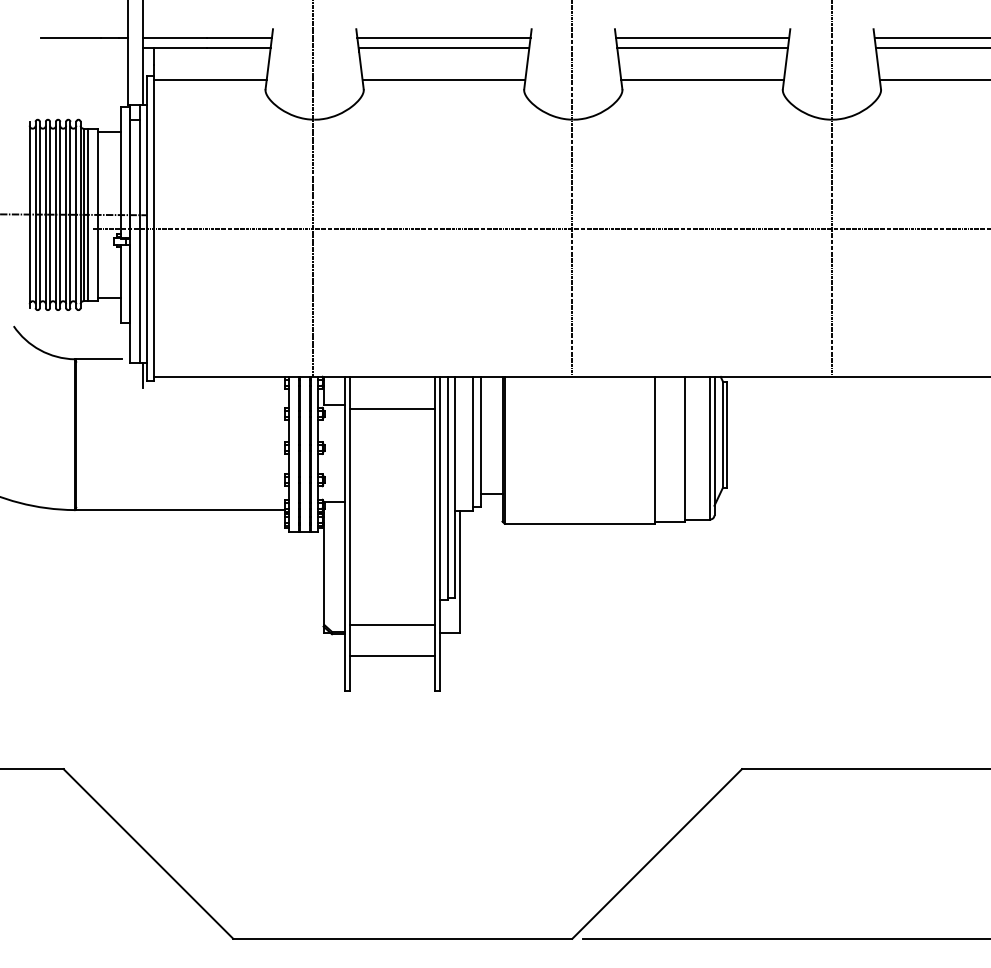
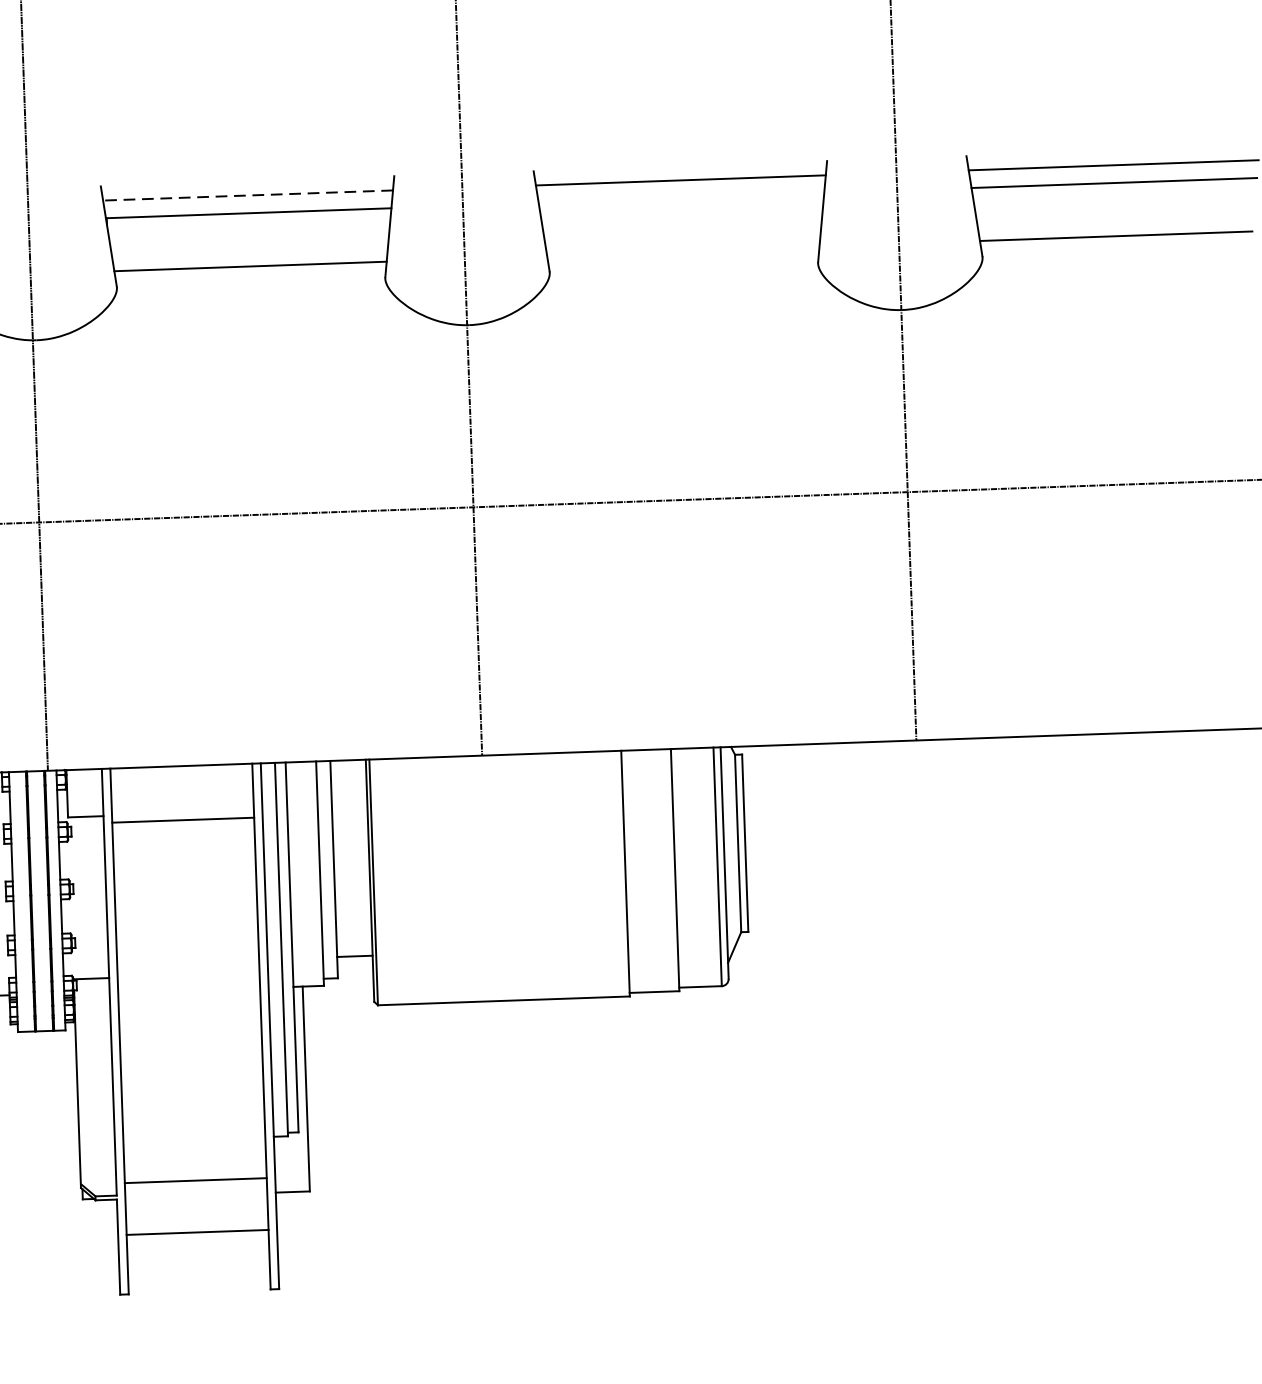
line: (443, 37) -> (247, 195), solid -> dashed
line: (702, 48) -> (681, 198), removed
line: (702, 80) -> (683, 251), removed

